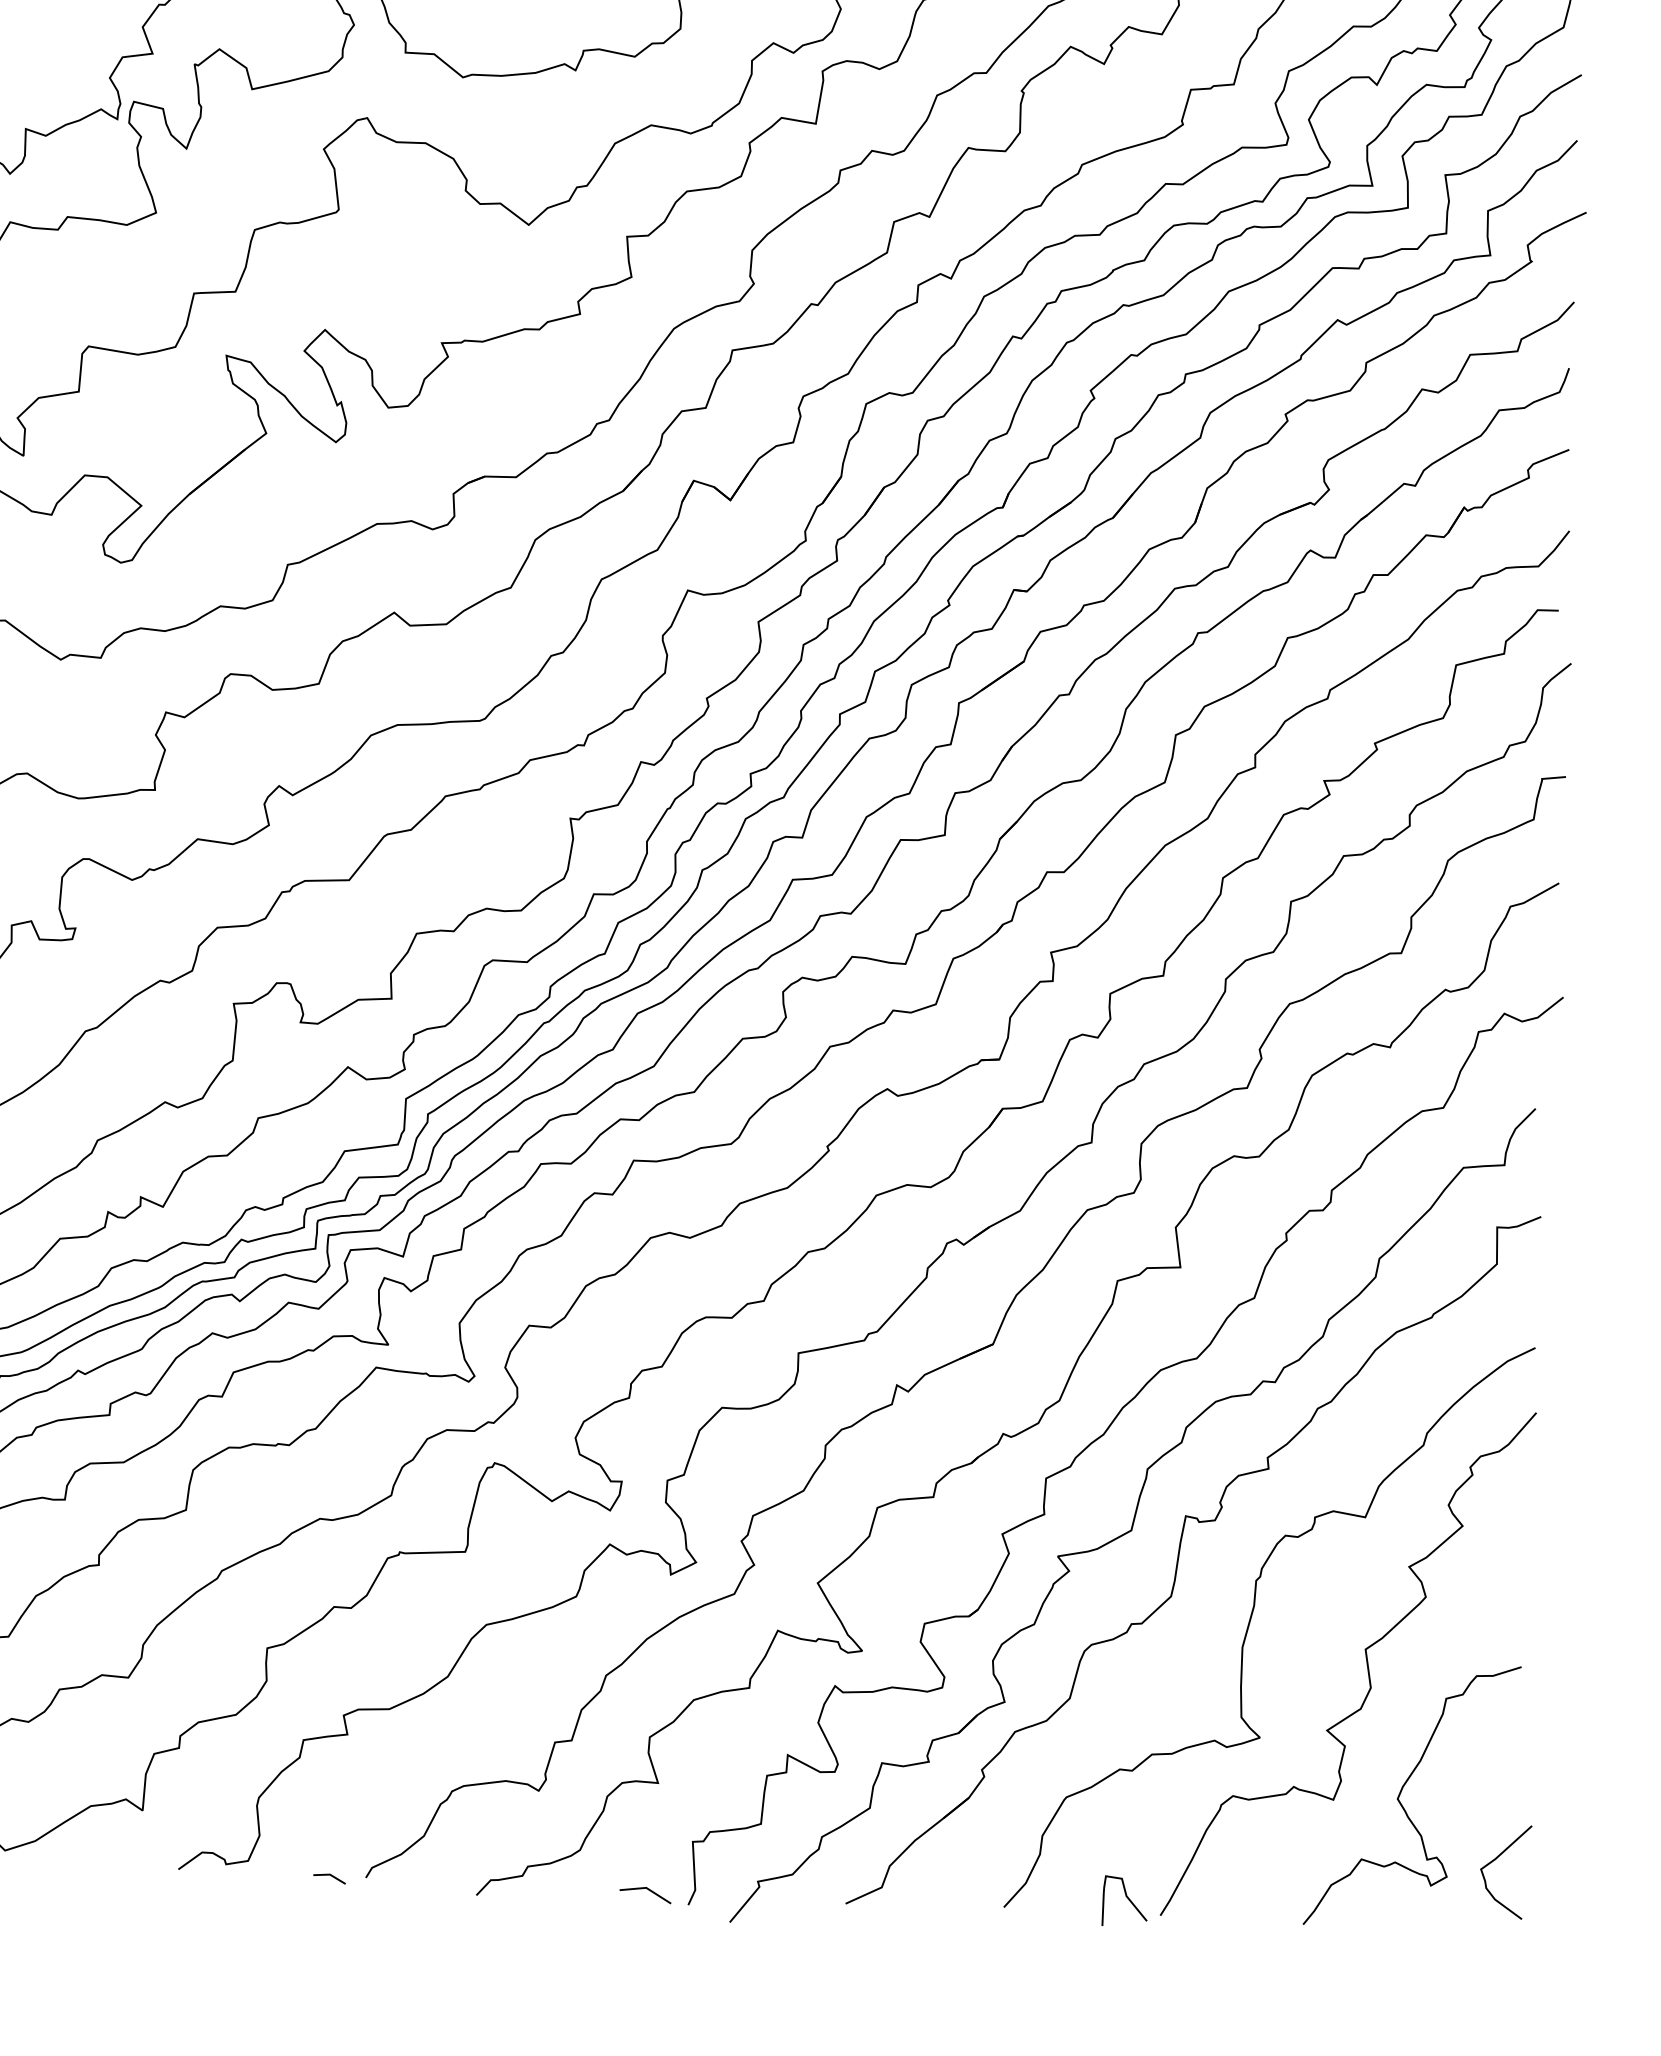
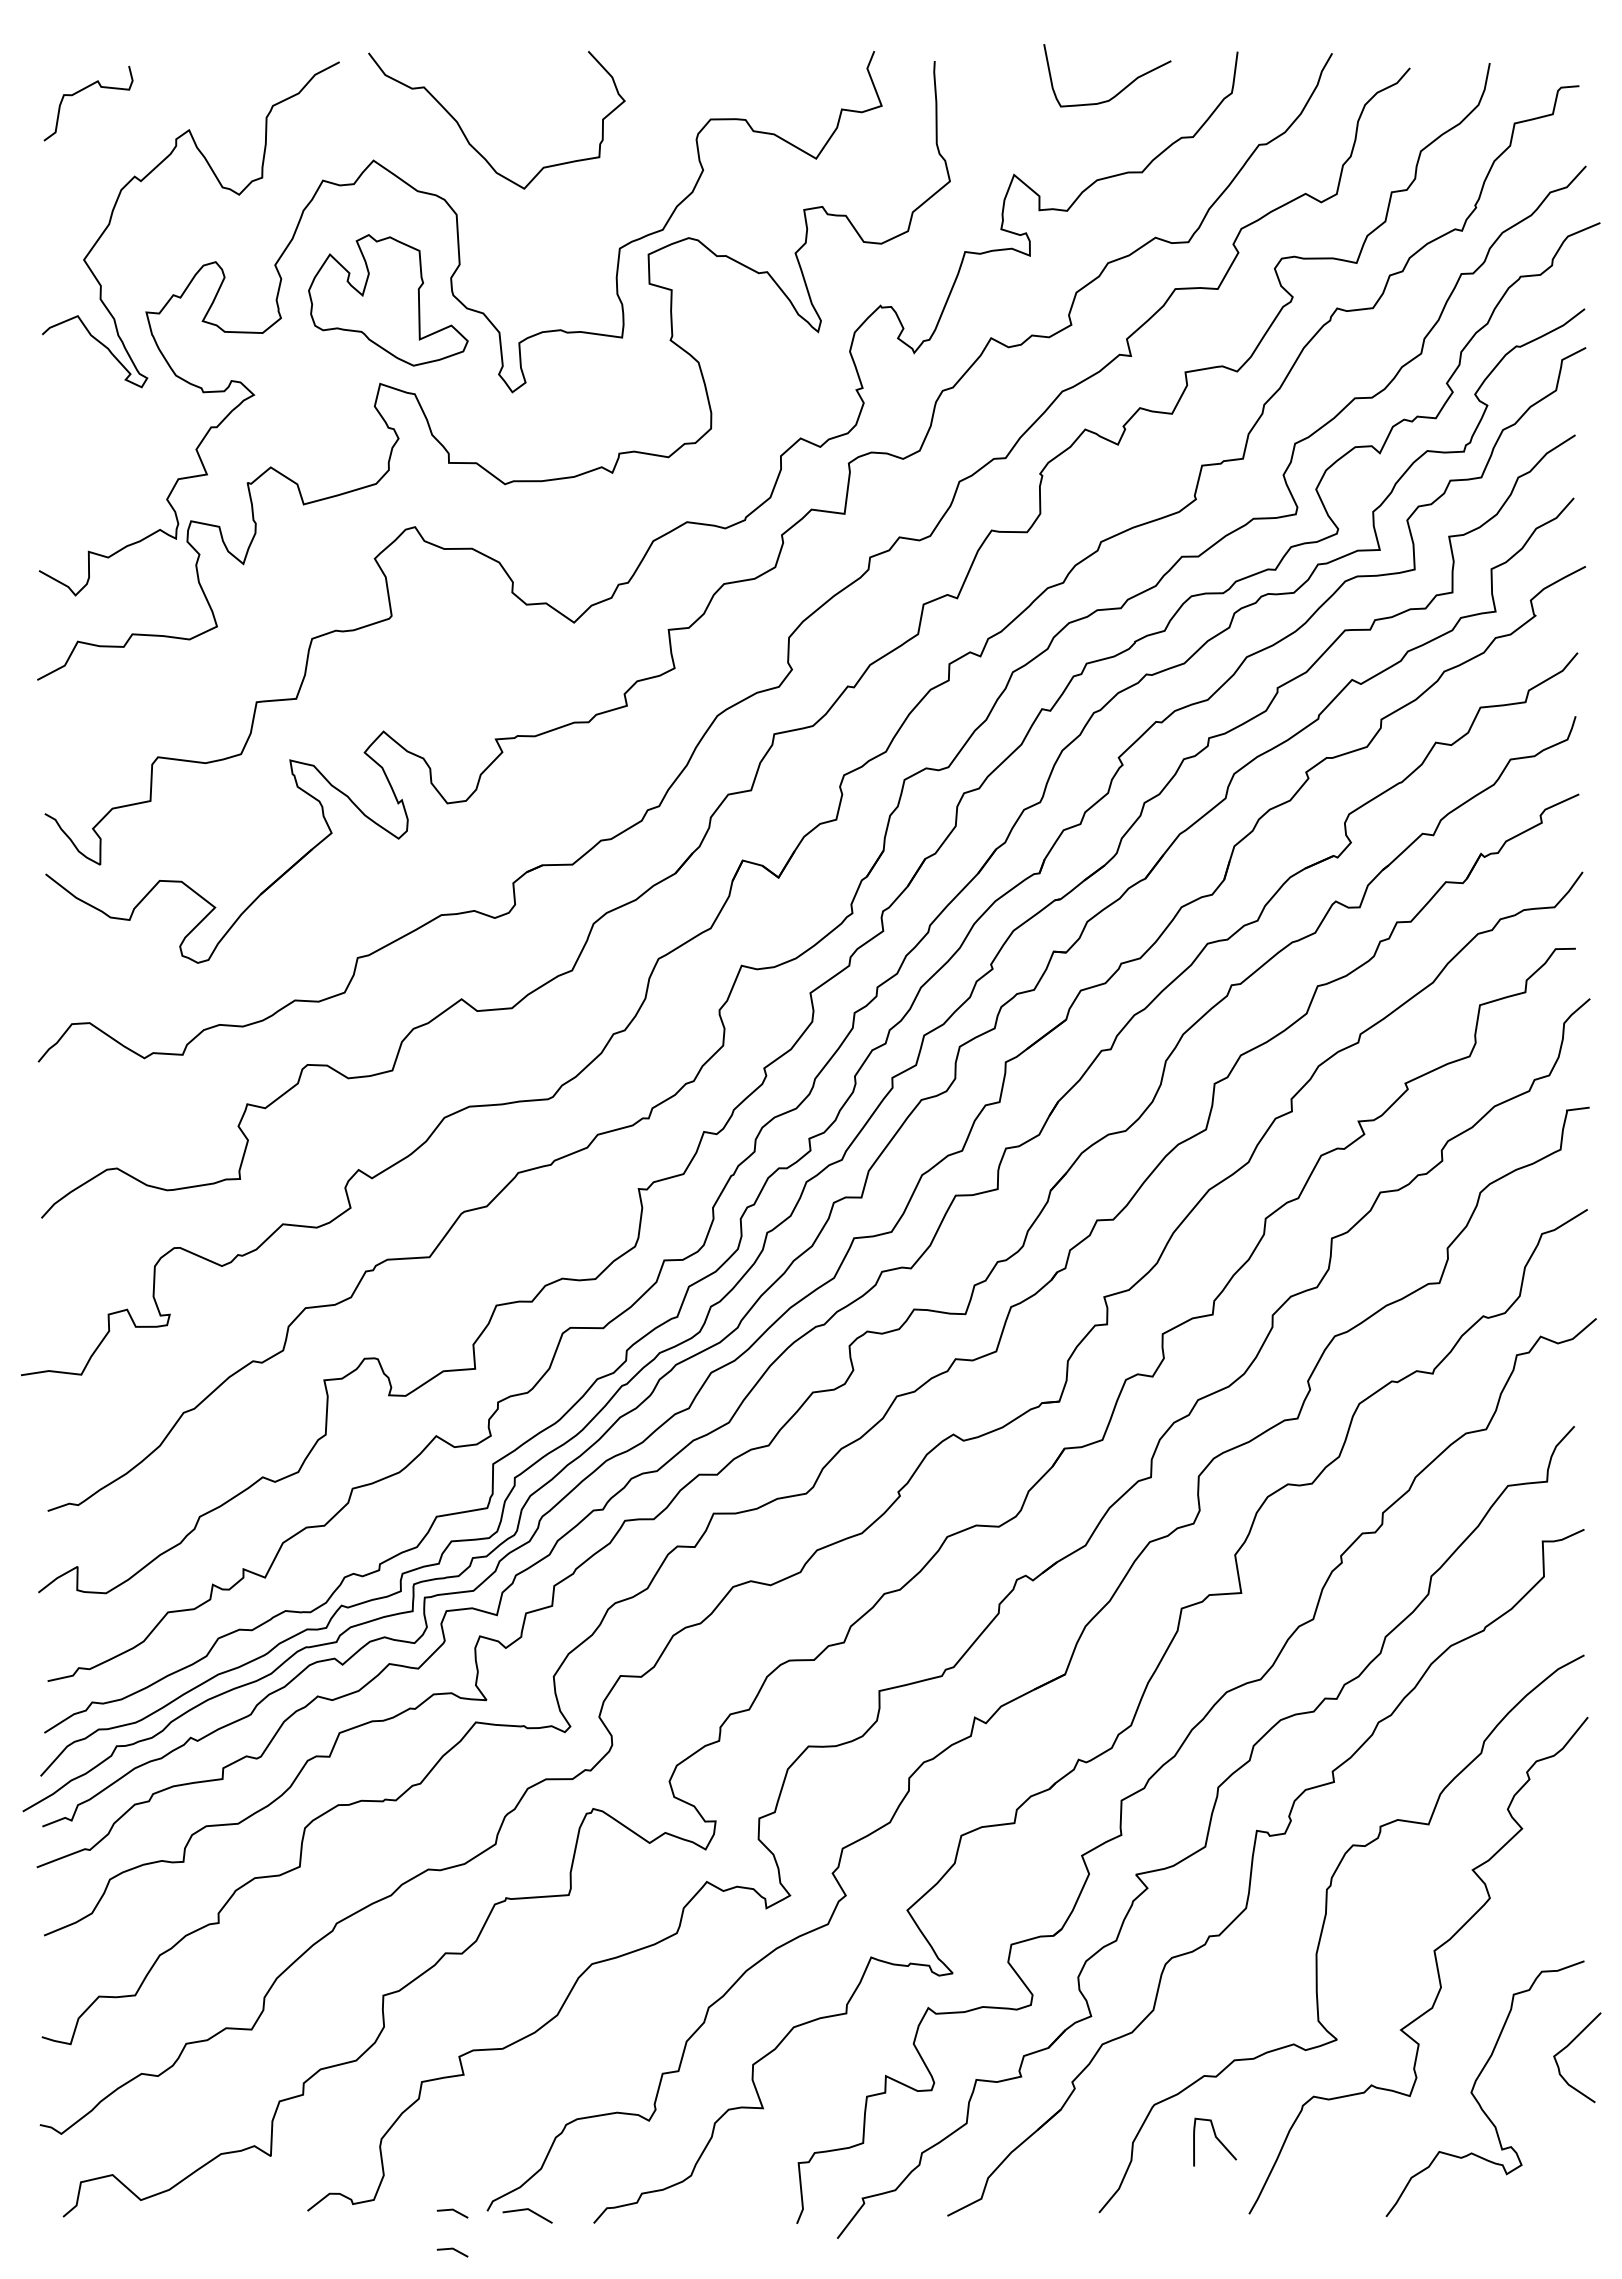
curve: (1495, 1860) -> (1567, 2047), moved
line: (648, 1890) -> (530, 2211), moved
curve: (1126, 1898) -> (1216, 2139), moved
line: (329, 1917) -> (454, 2250), added

